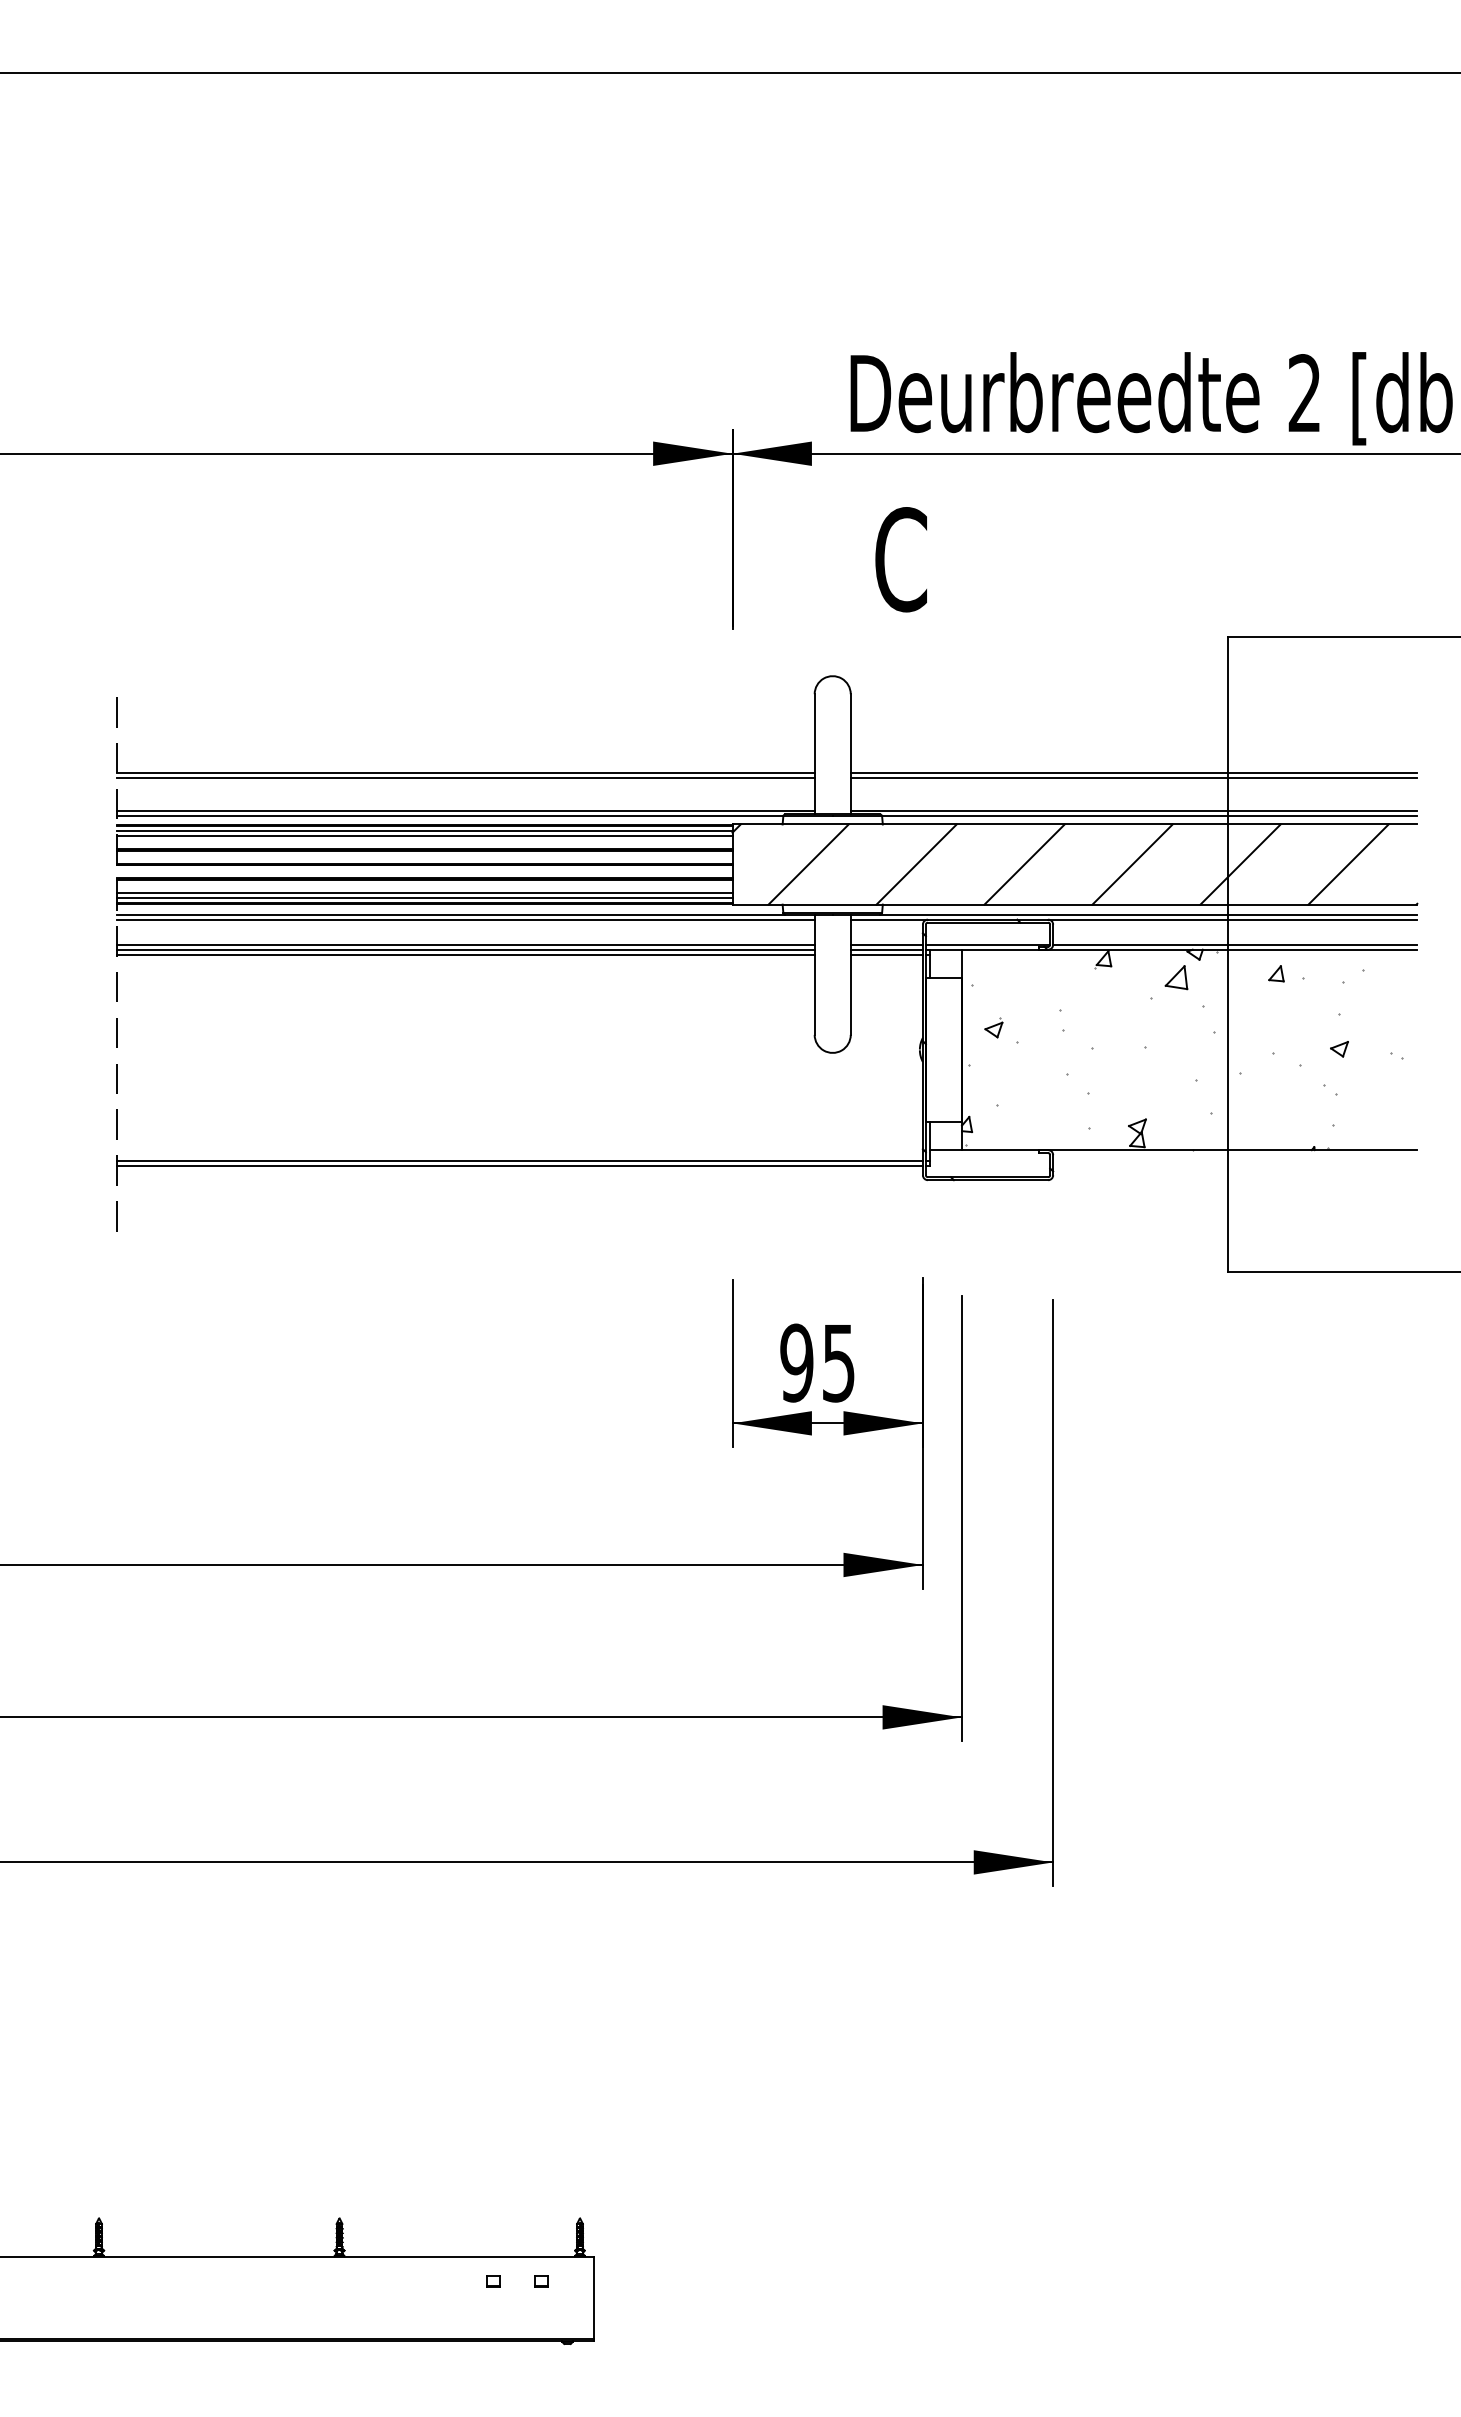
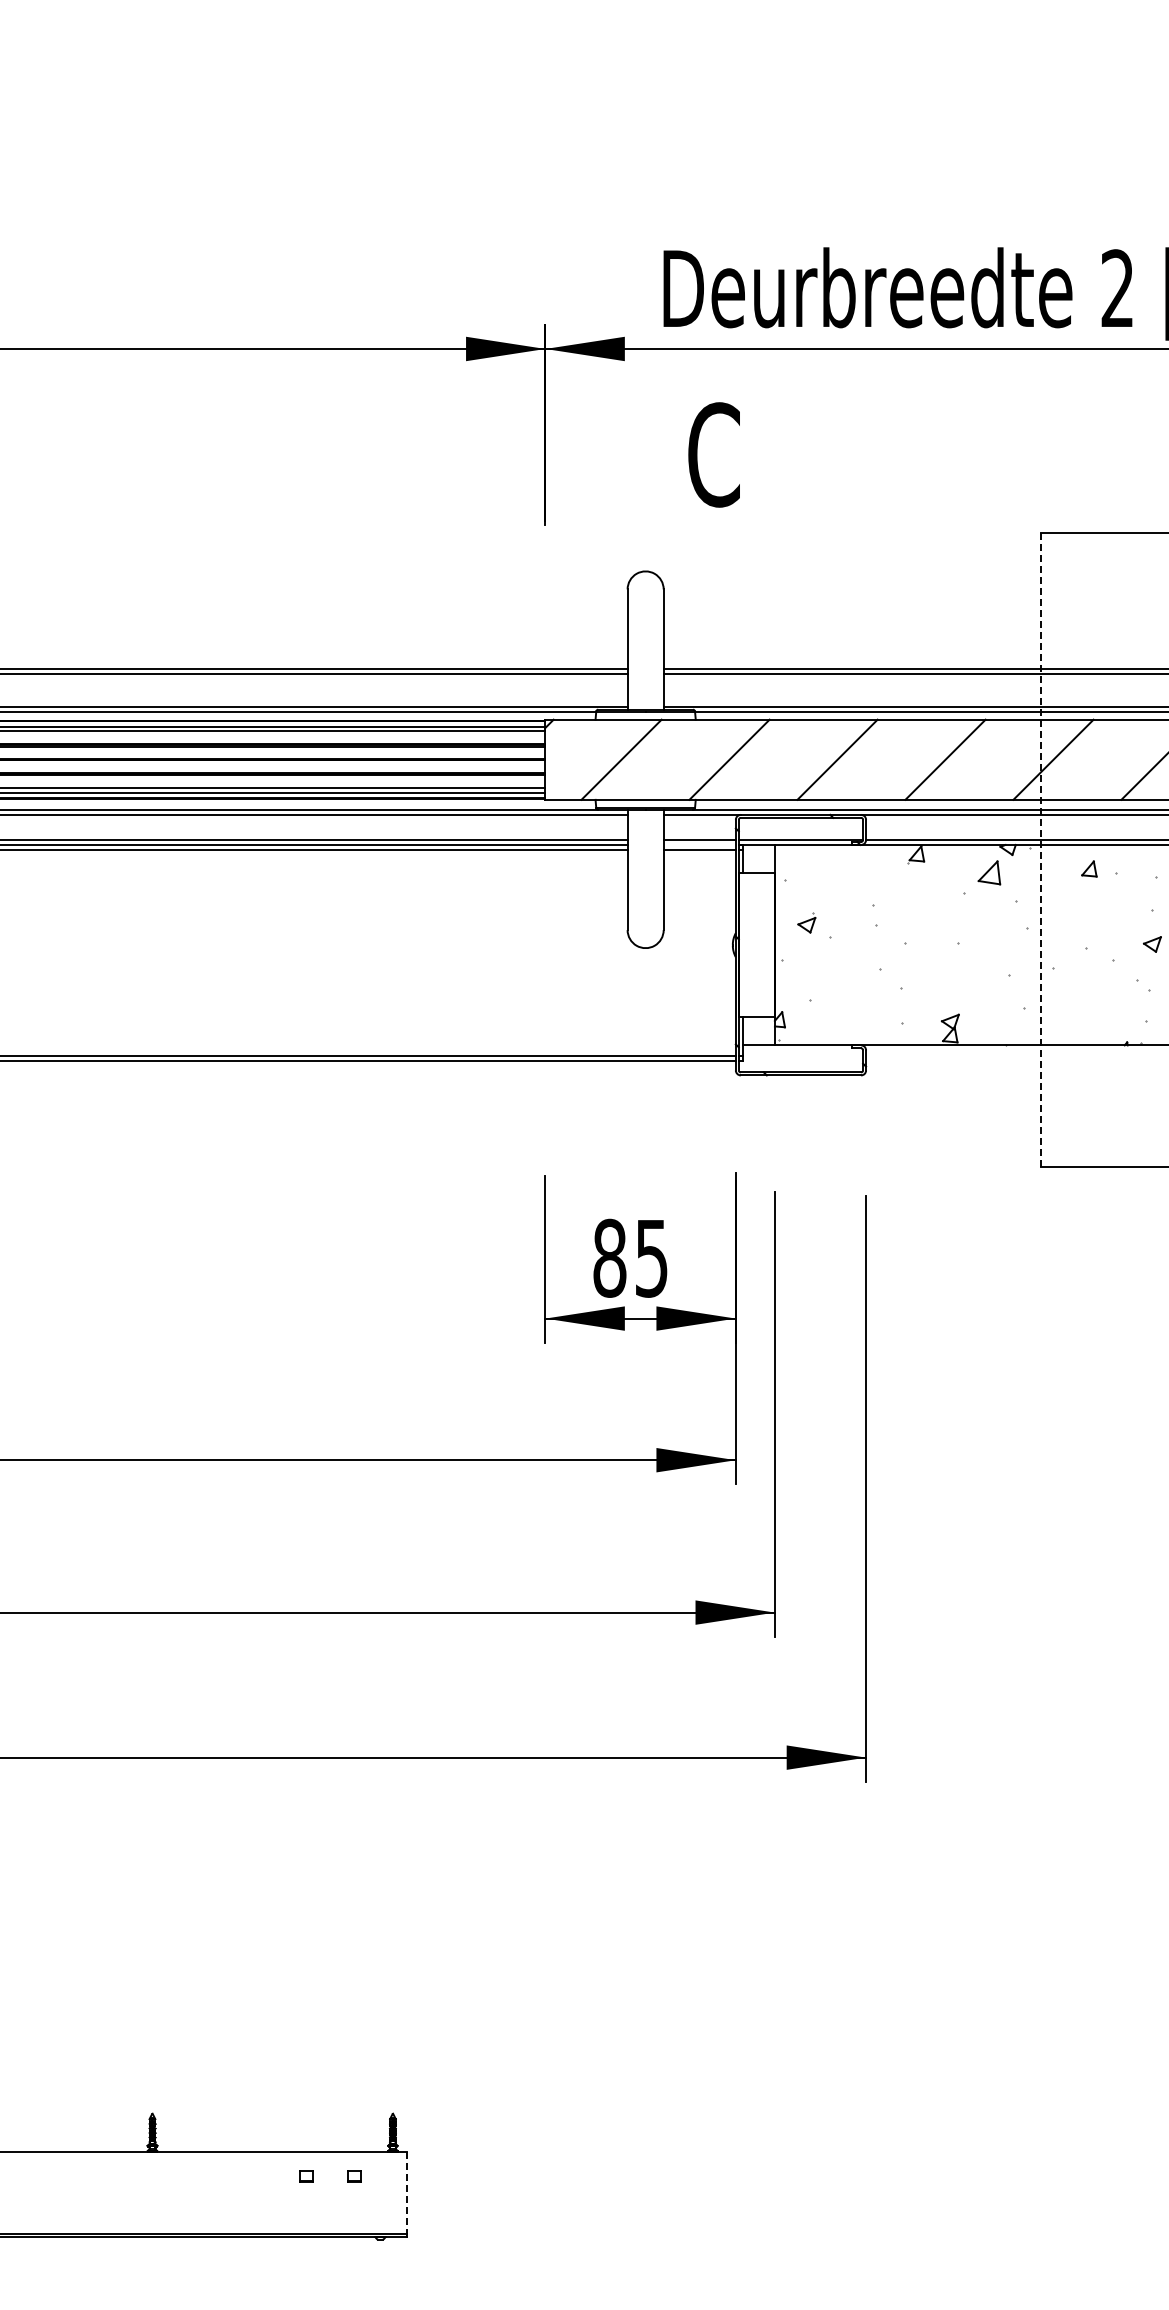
line: (886, 949) -> (699, 844), removed
line: (1227, 955) -> (1040, 850), solid -> dashed
text: (796, 1362) -> (609, 1257), 95 -> 85
line: (594, 2298) -> (407, 2193), solid -> dashed

